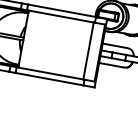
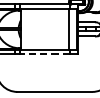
line: (49, 79) -> (44, 54), solid -> dashed

